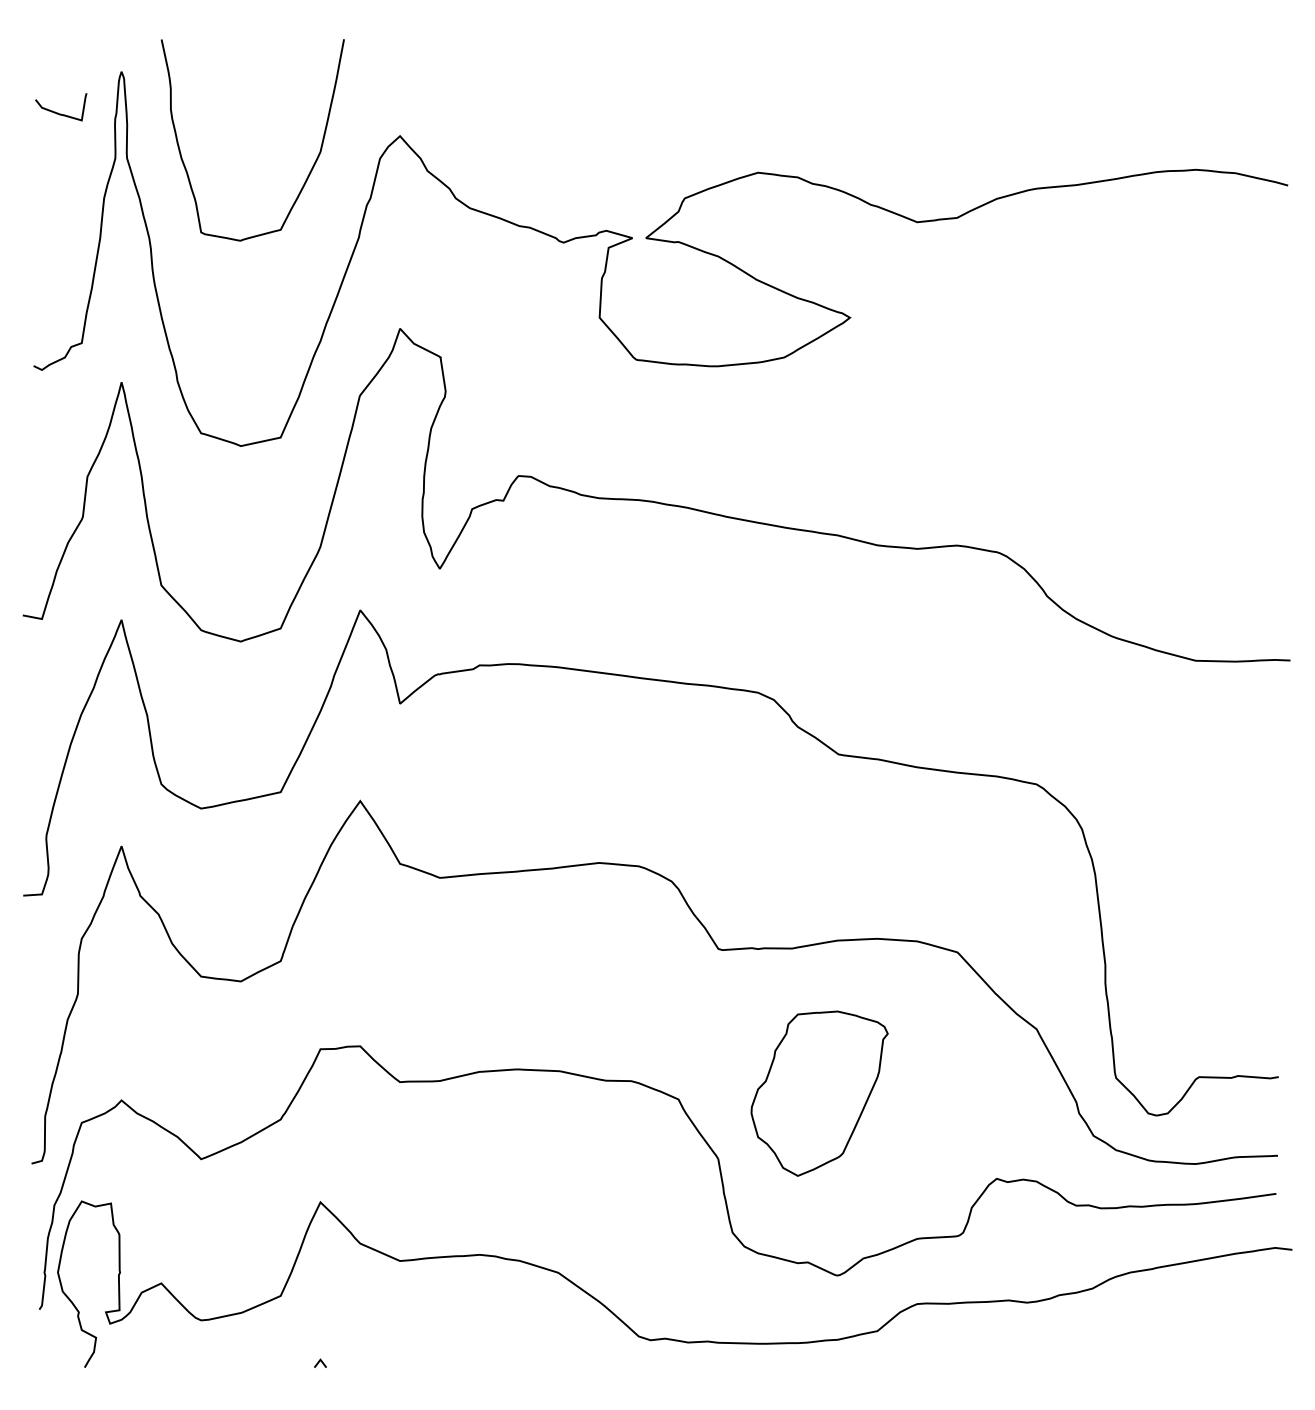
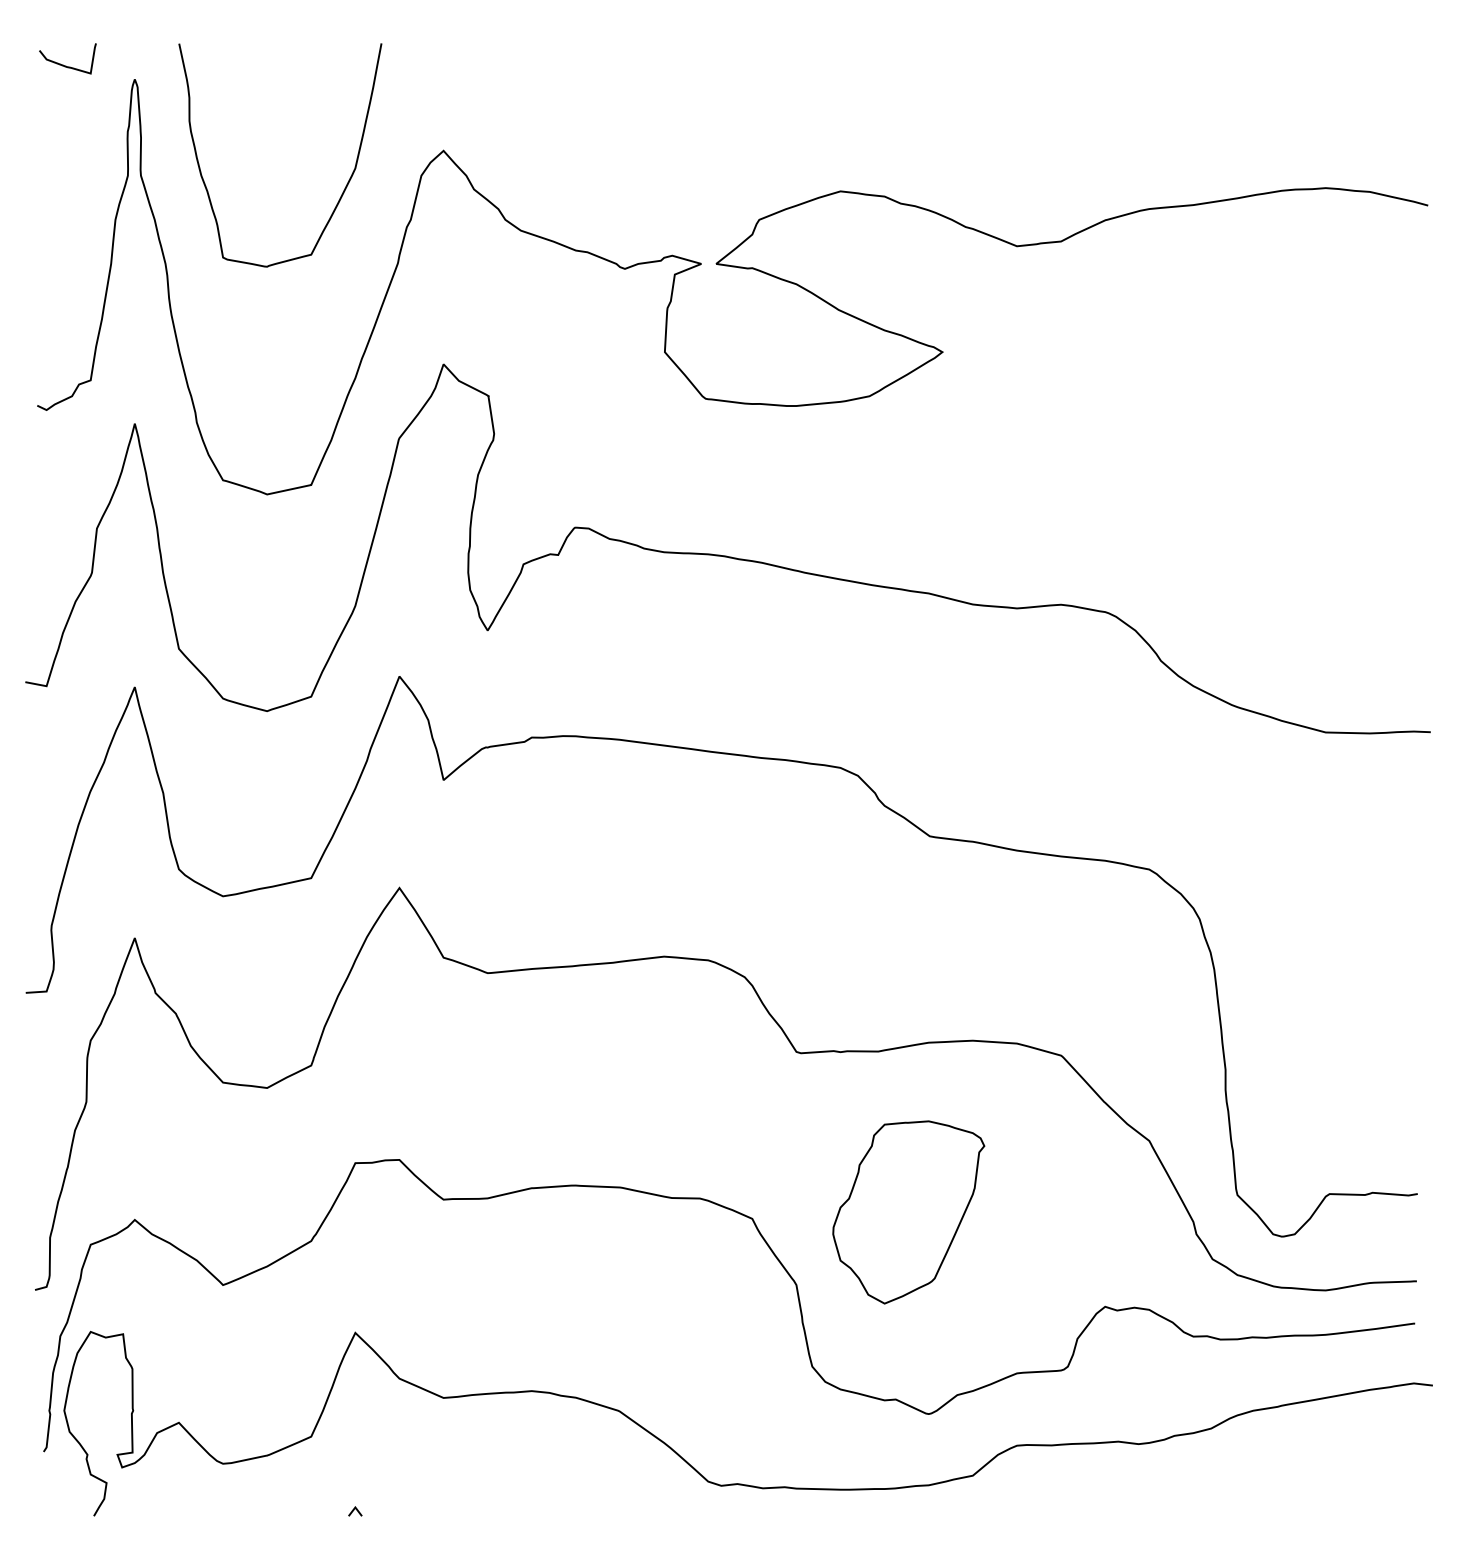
curve: (58, 112) -> (64, 64), moved

